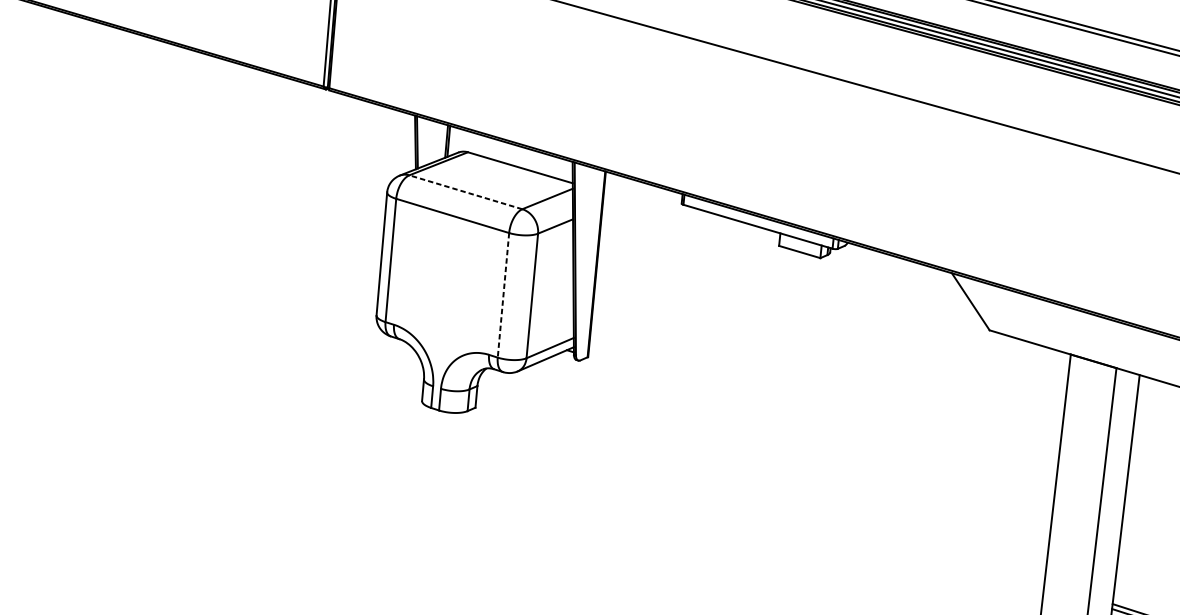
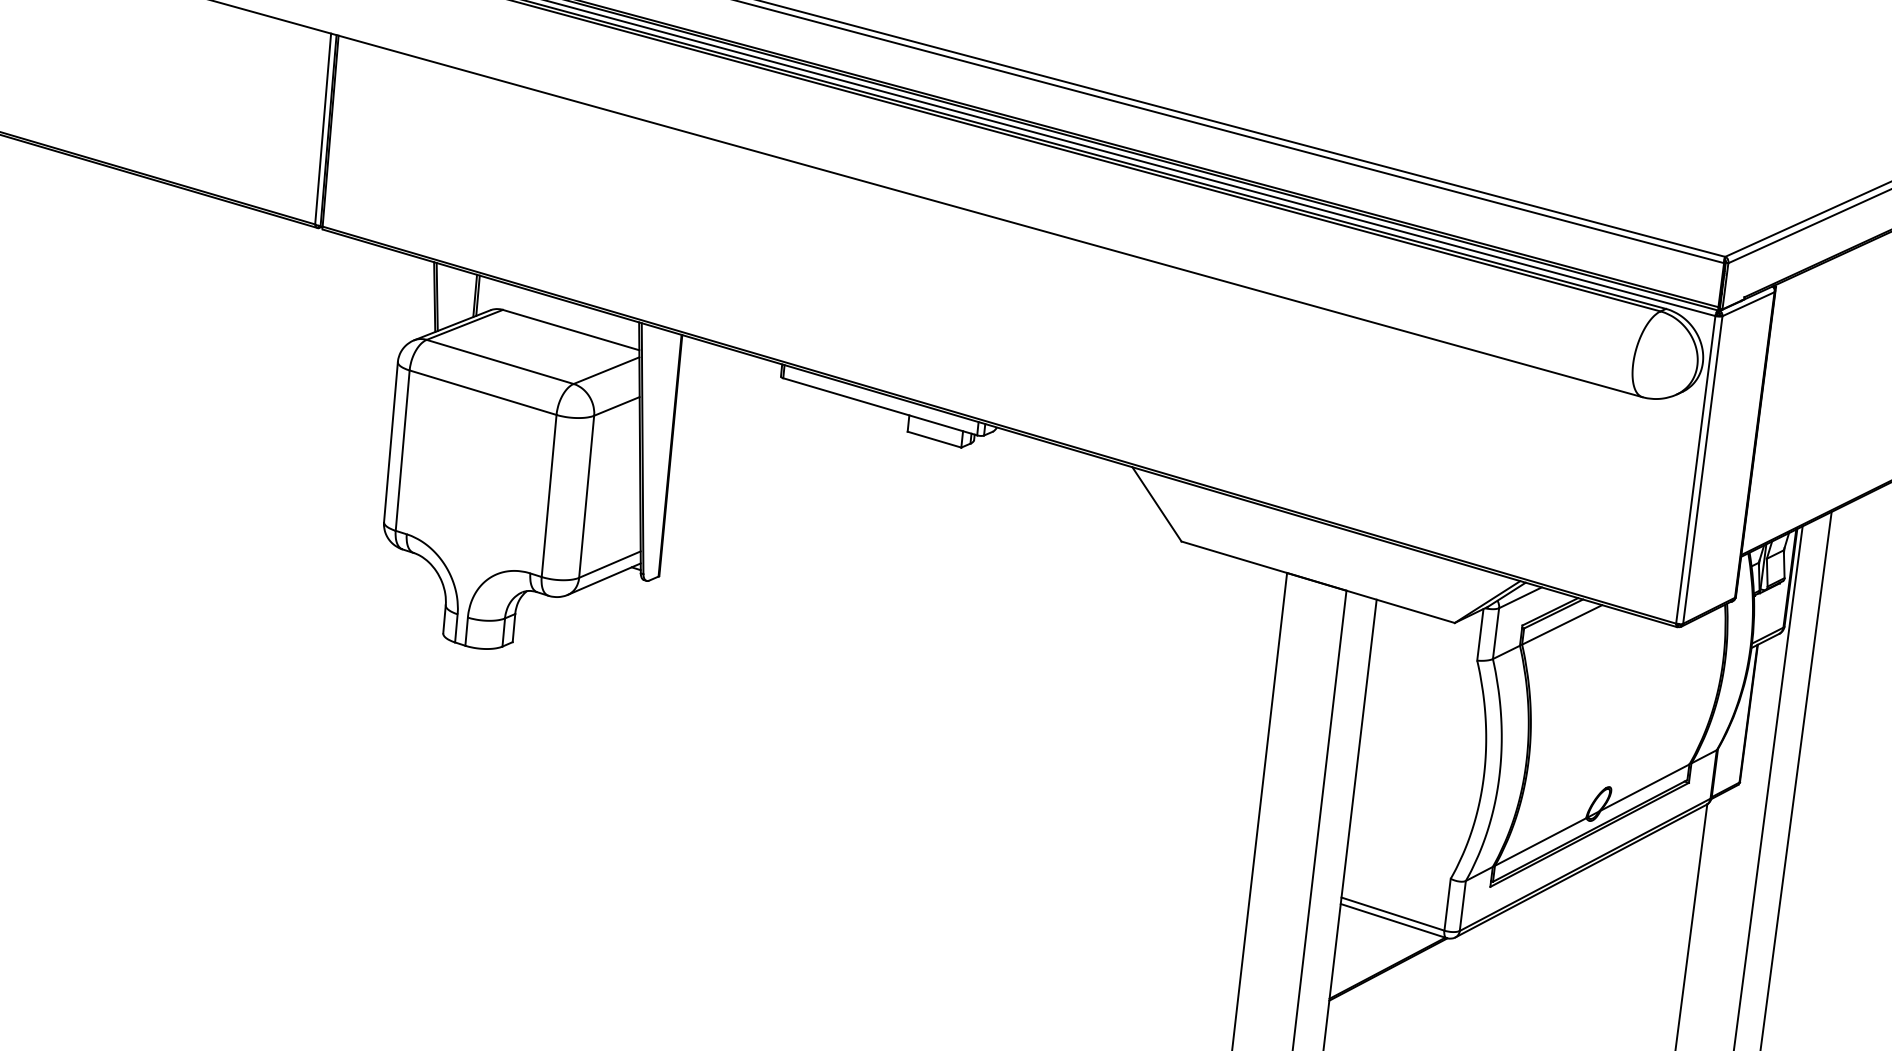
line: (466, 191) -> (500, 361), dashed -> solid
line: (503, 295) -> (549, 496), dashed -> solid

